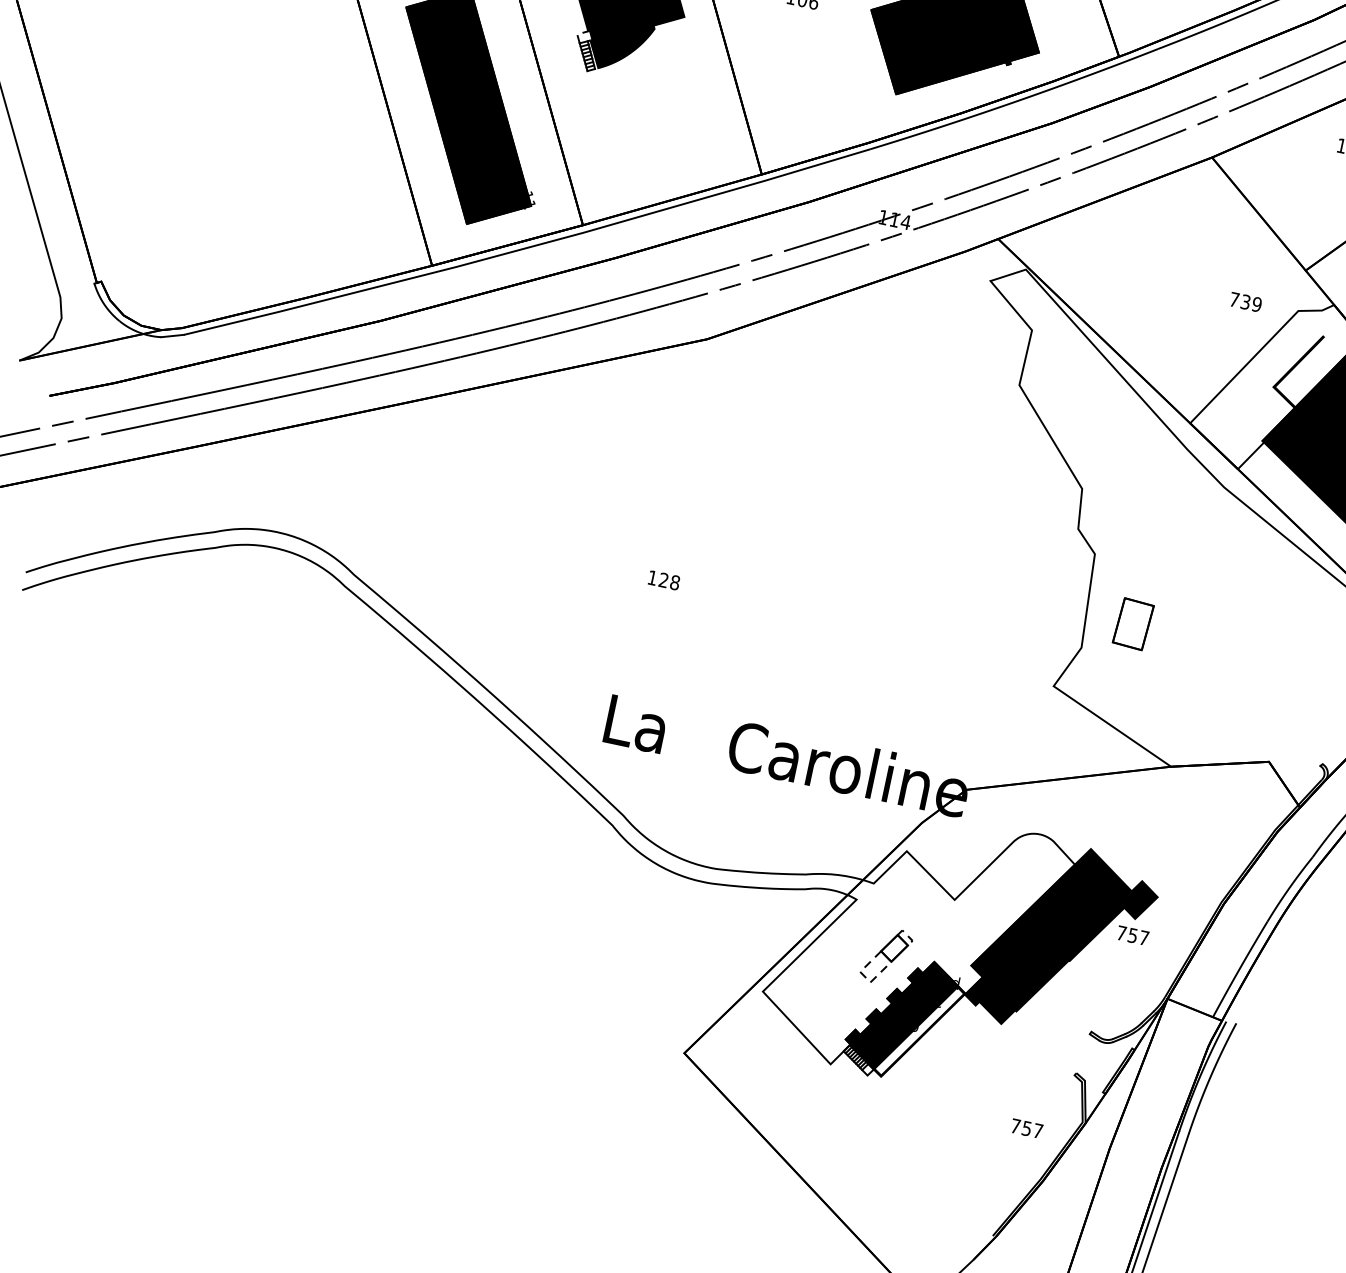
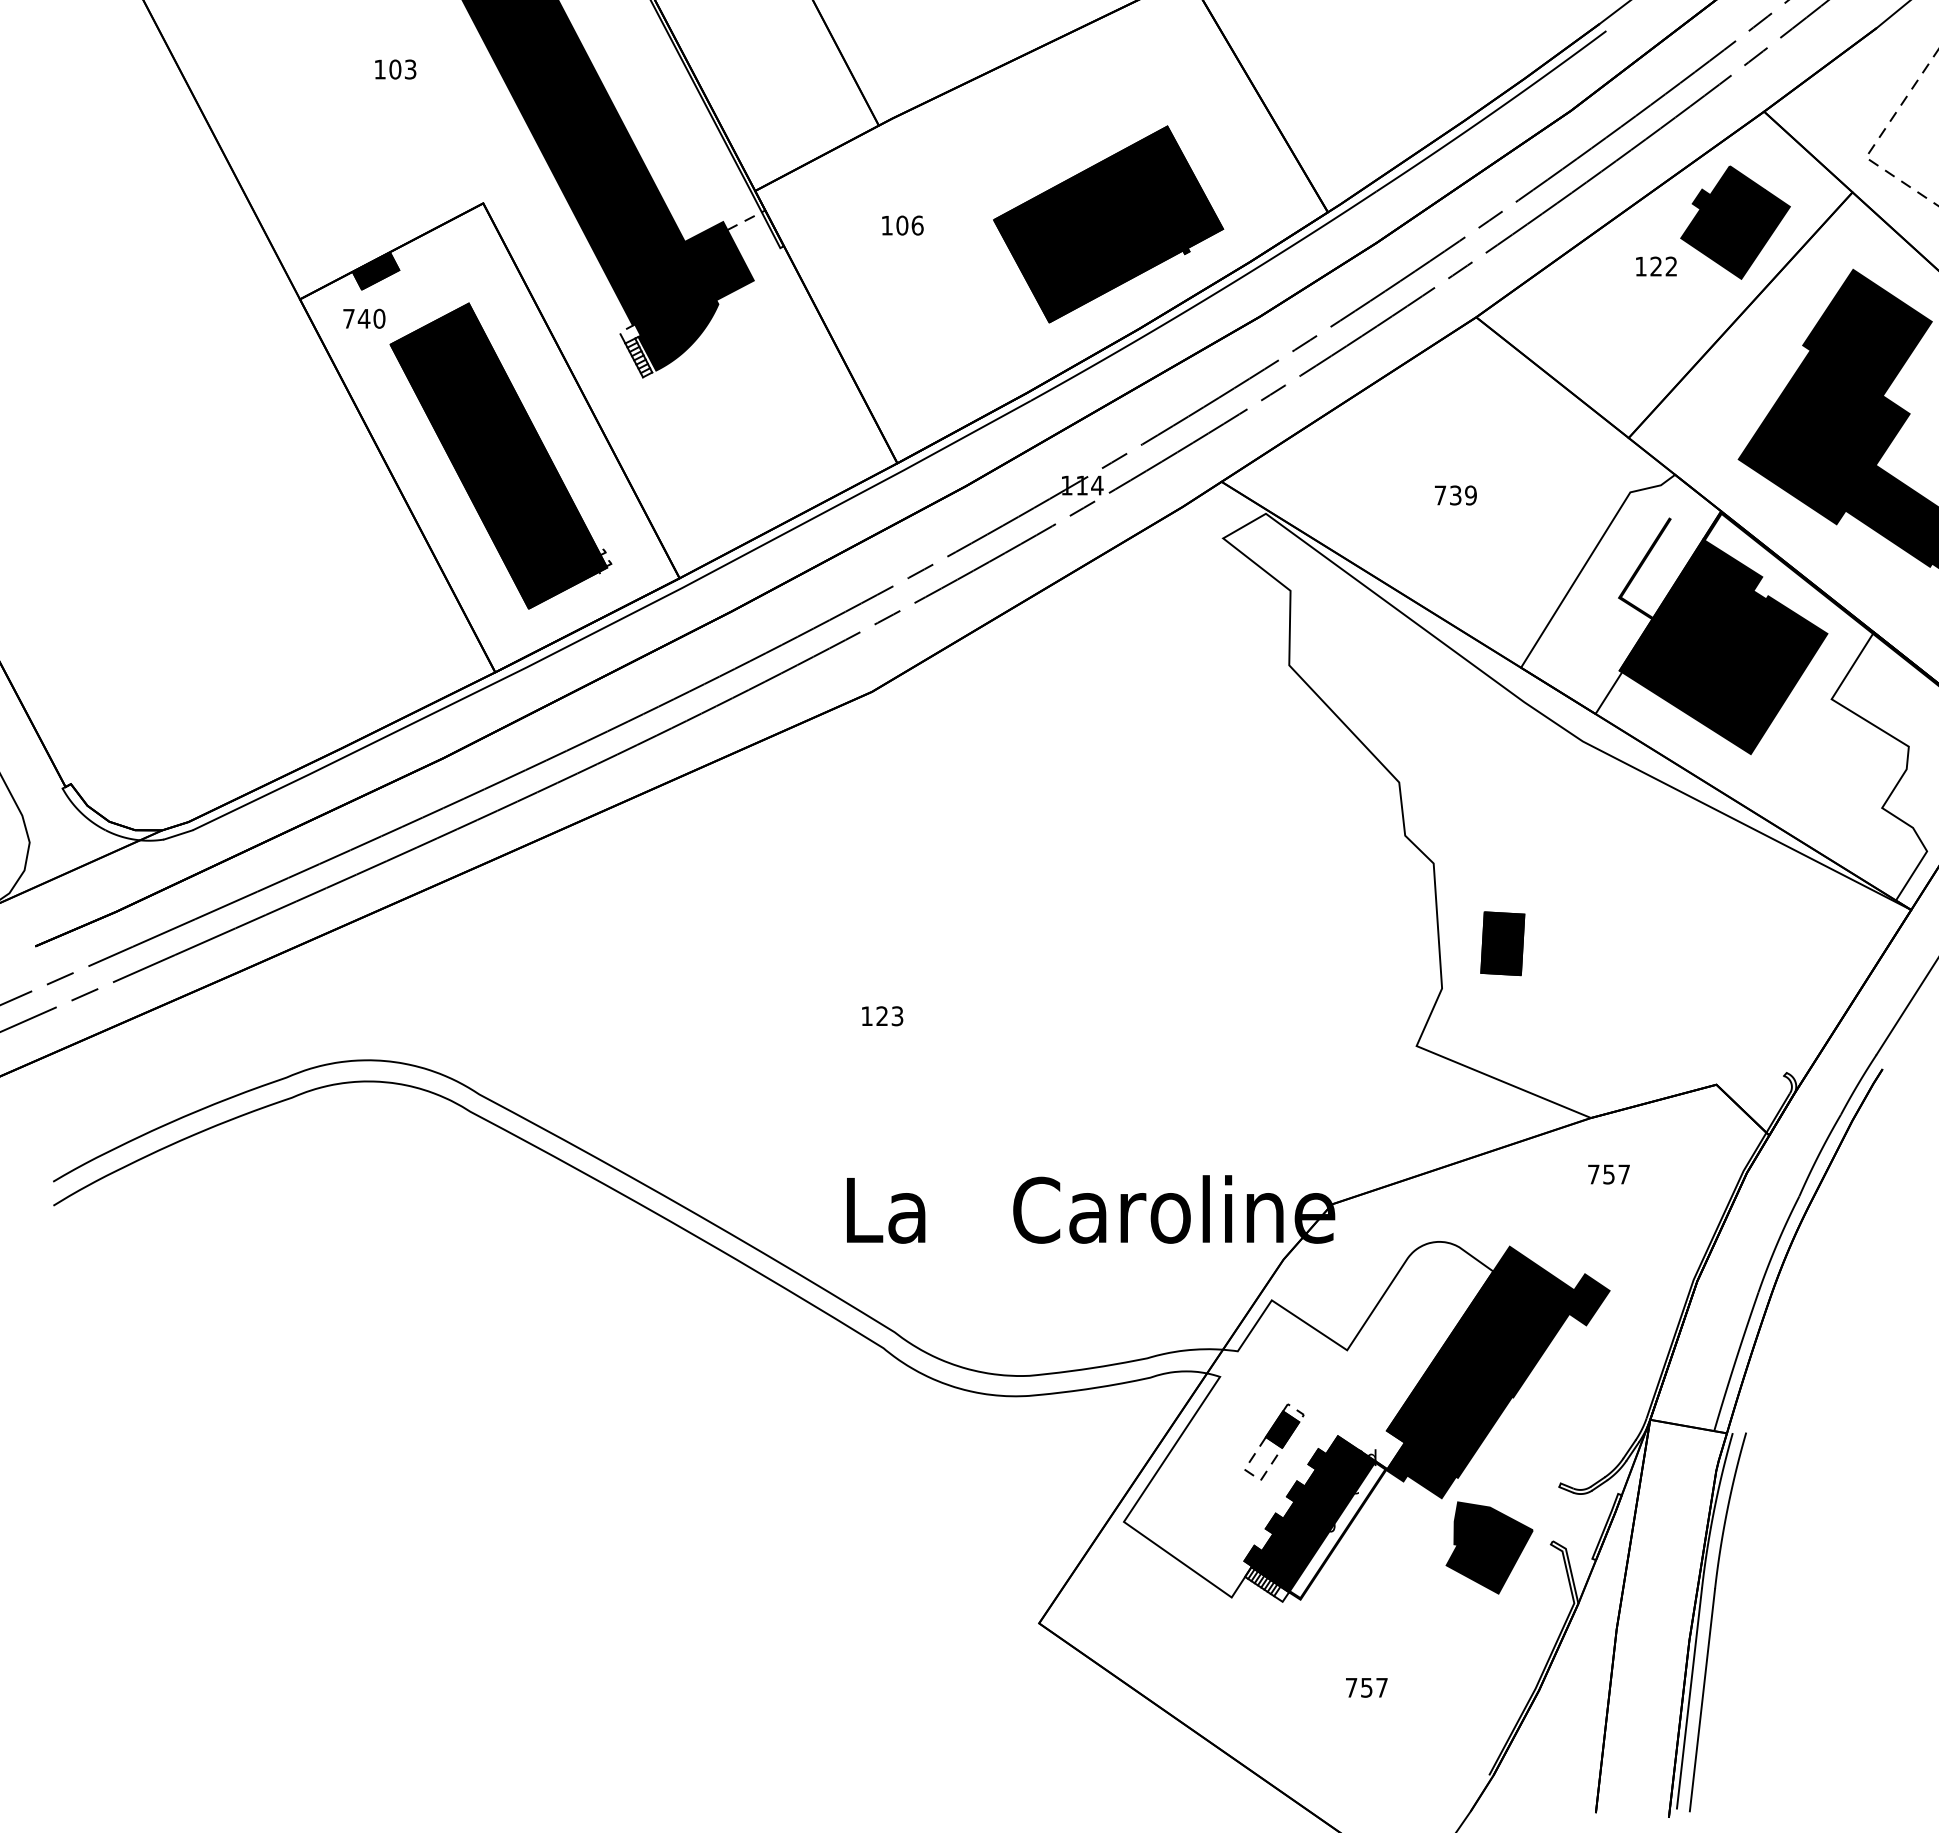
text: (1245, 302) -> (1455, 495), moved
text: (675, 582) -> (897, 1016), 128 -> 123
fill: (1133, 623) -> (1502, 943), added
text: (1132, 935) -> (1608, 1174), moved
fill: (894, 948) -> (1282, 1429), added
part: (1028, 1067) -> (1489, 1547), added
text: (1026, 1128) -> (1366, 1687), moved

